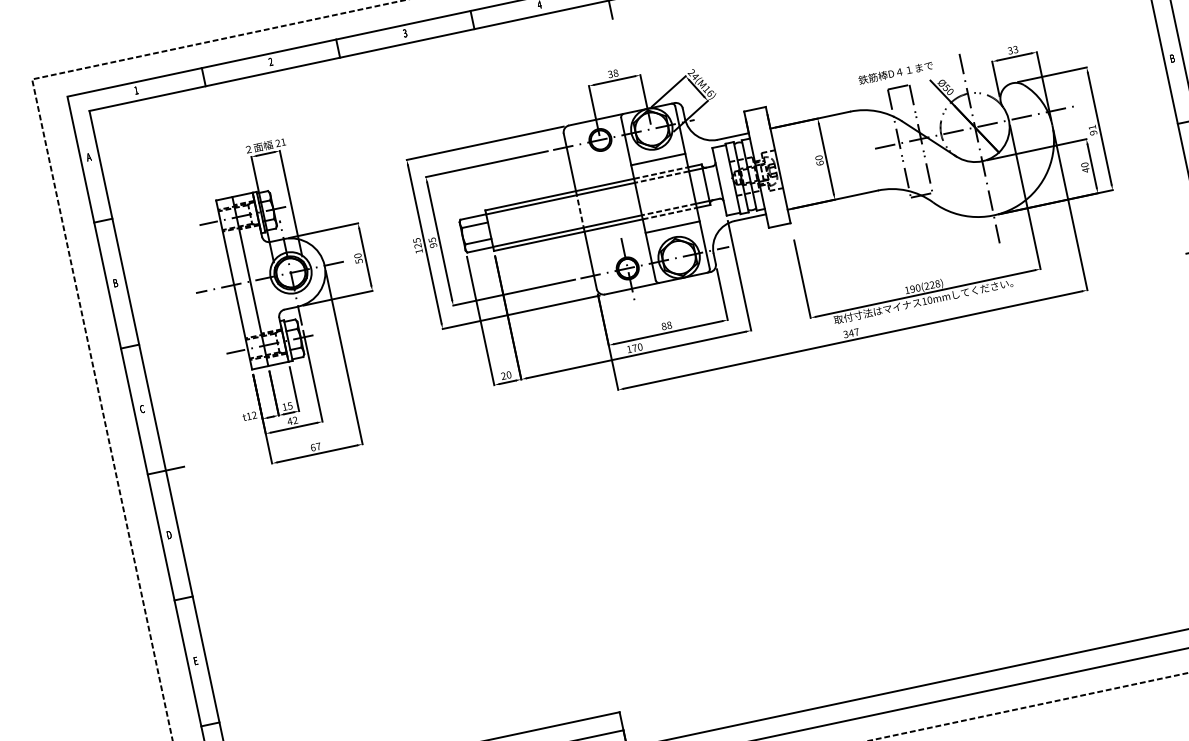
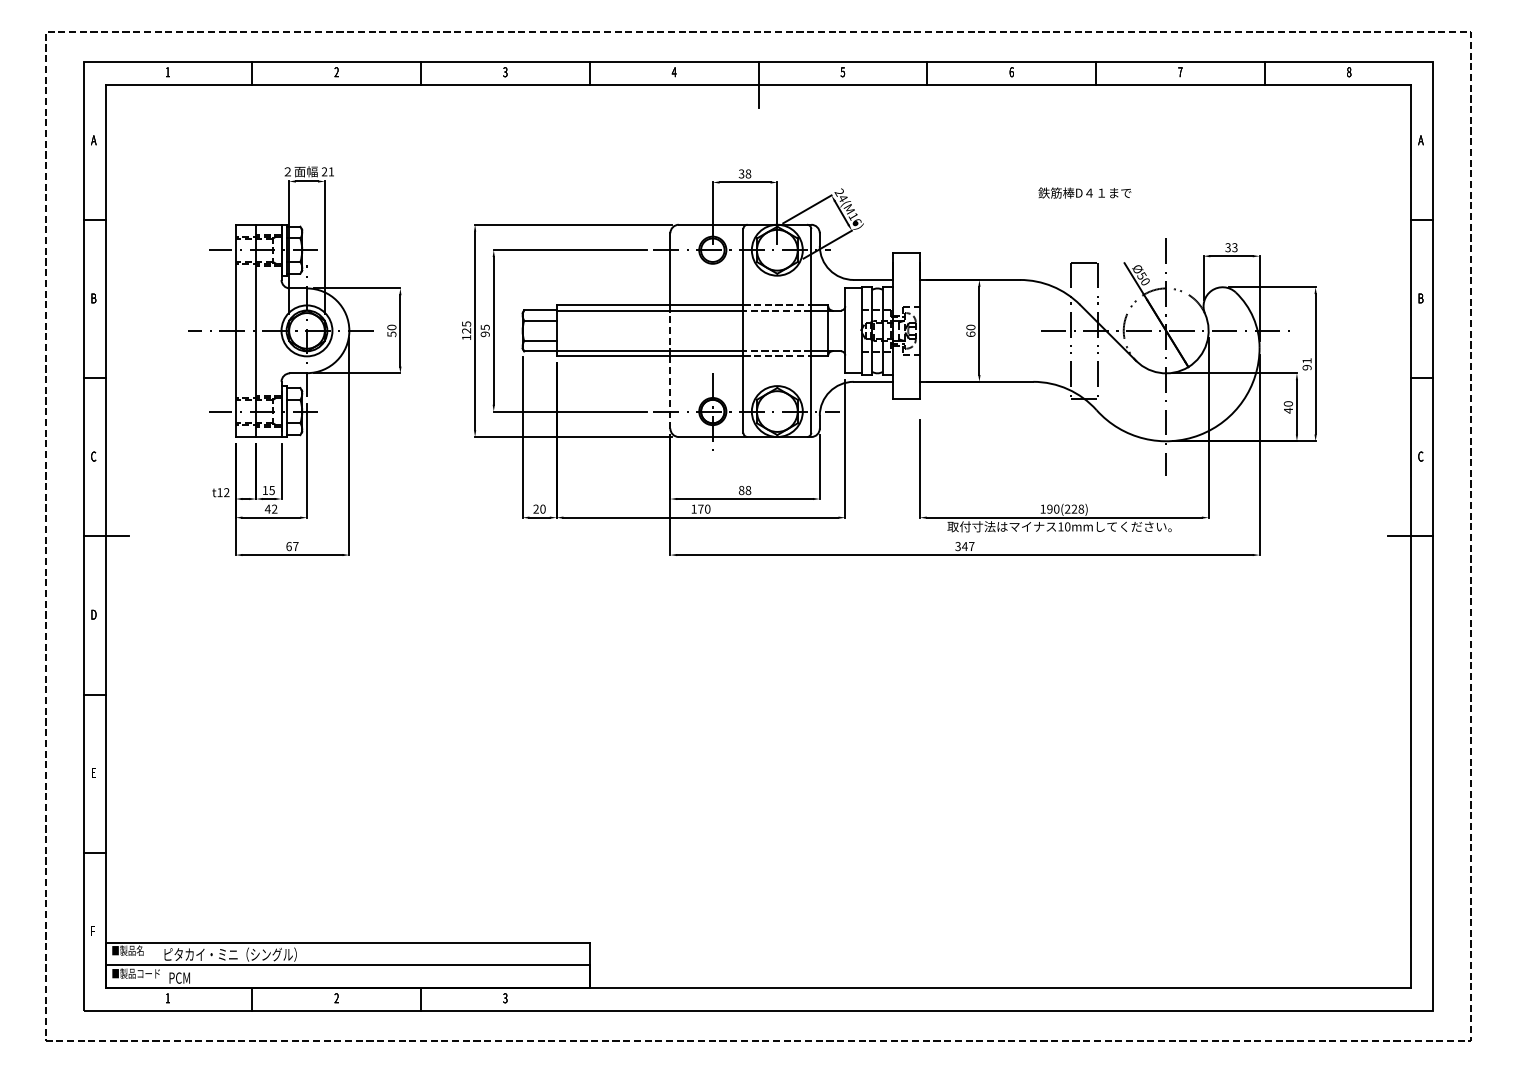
text: (895, 72) -> (1084, 192), moved
line: (658, 159) -> (777, 288), removed
line: (672, 227) -> (777, 373), removed
line: (590, 260) -> (670, 392), solid -> dashed

